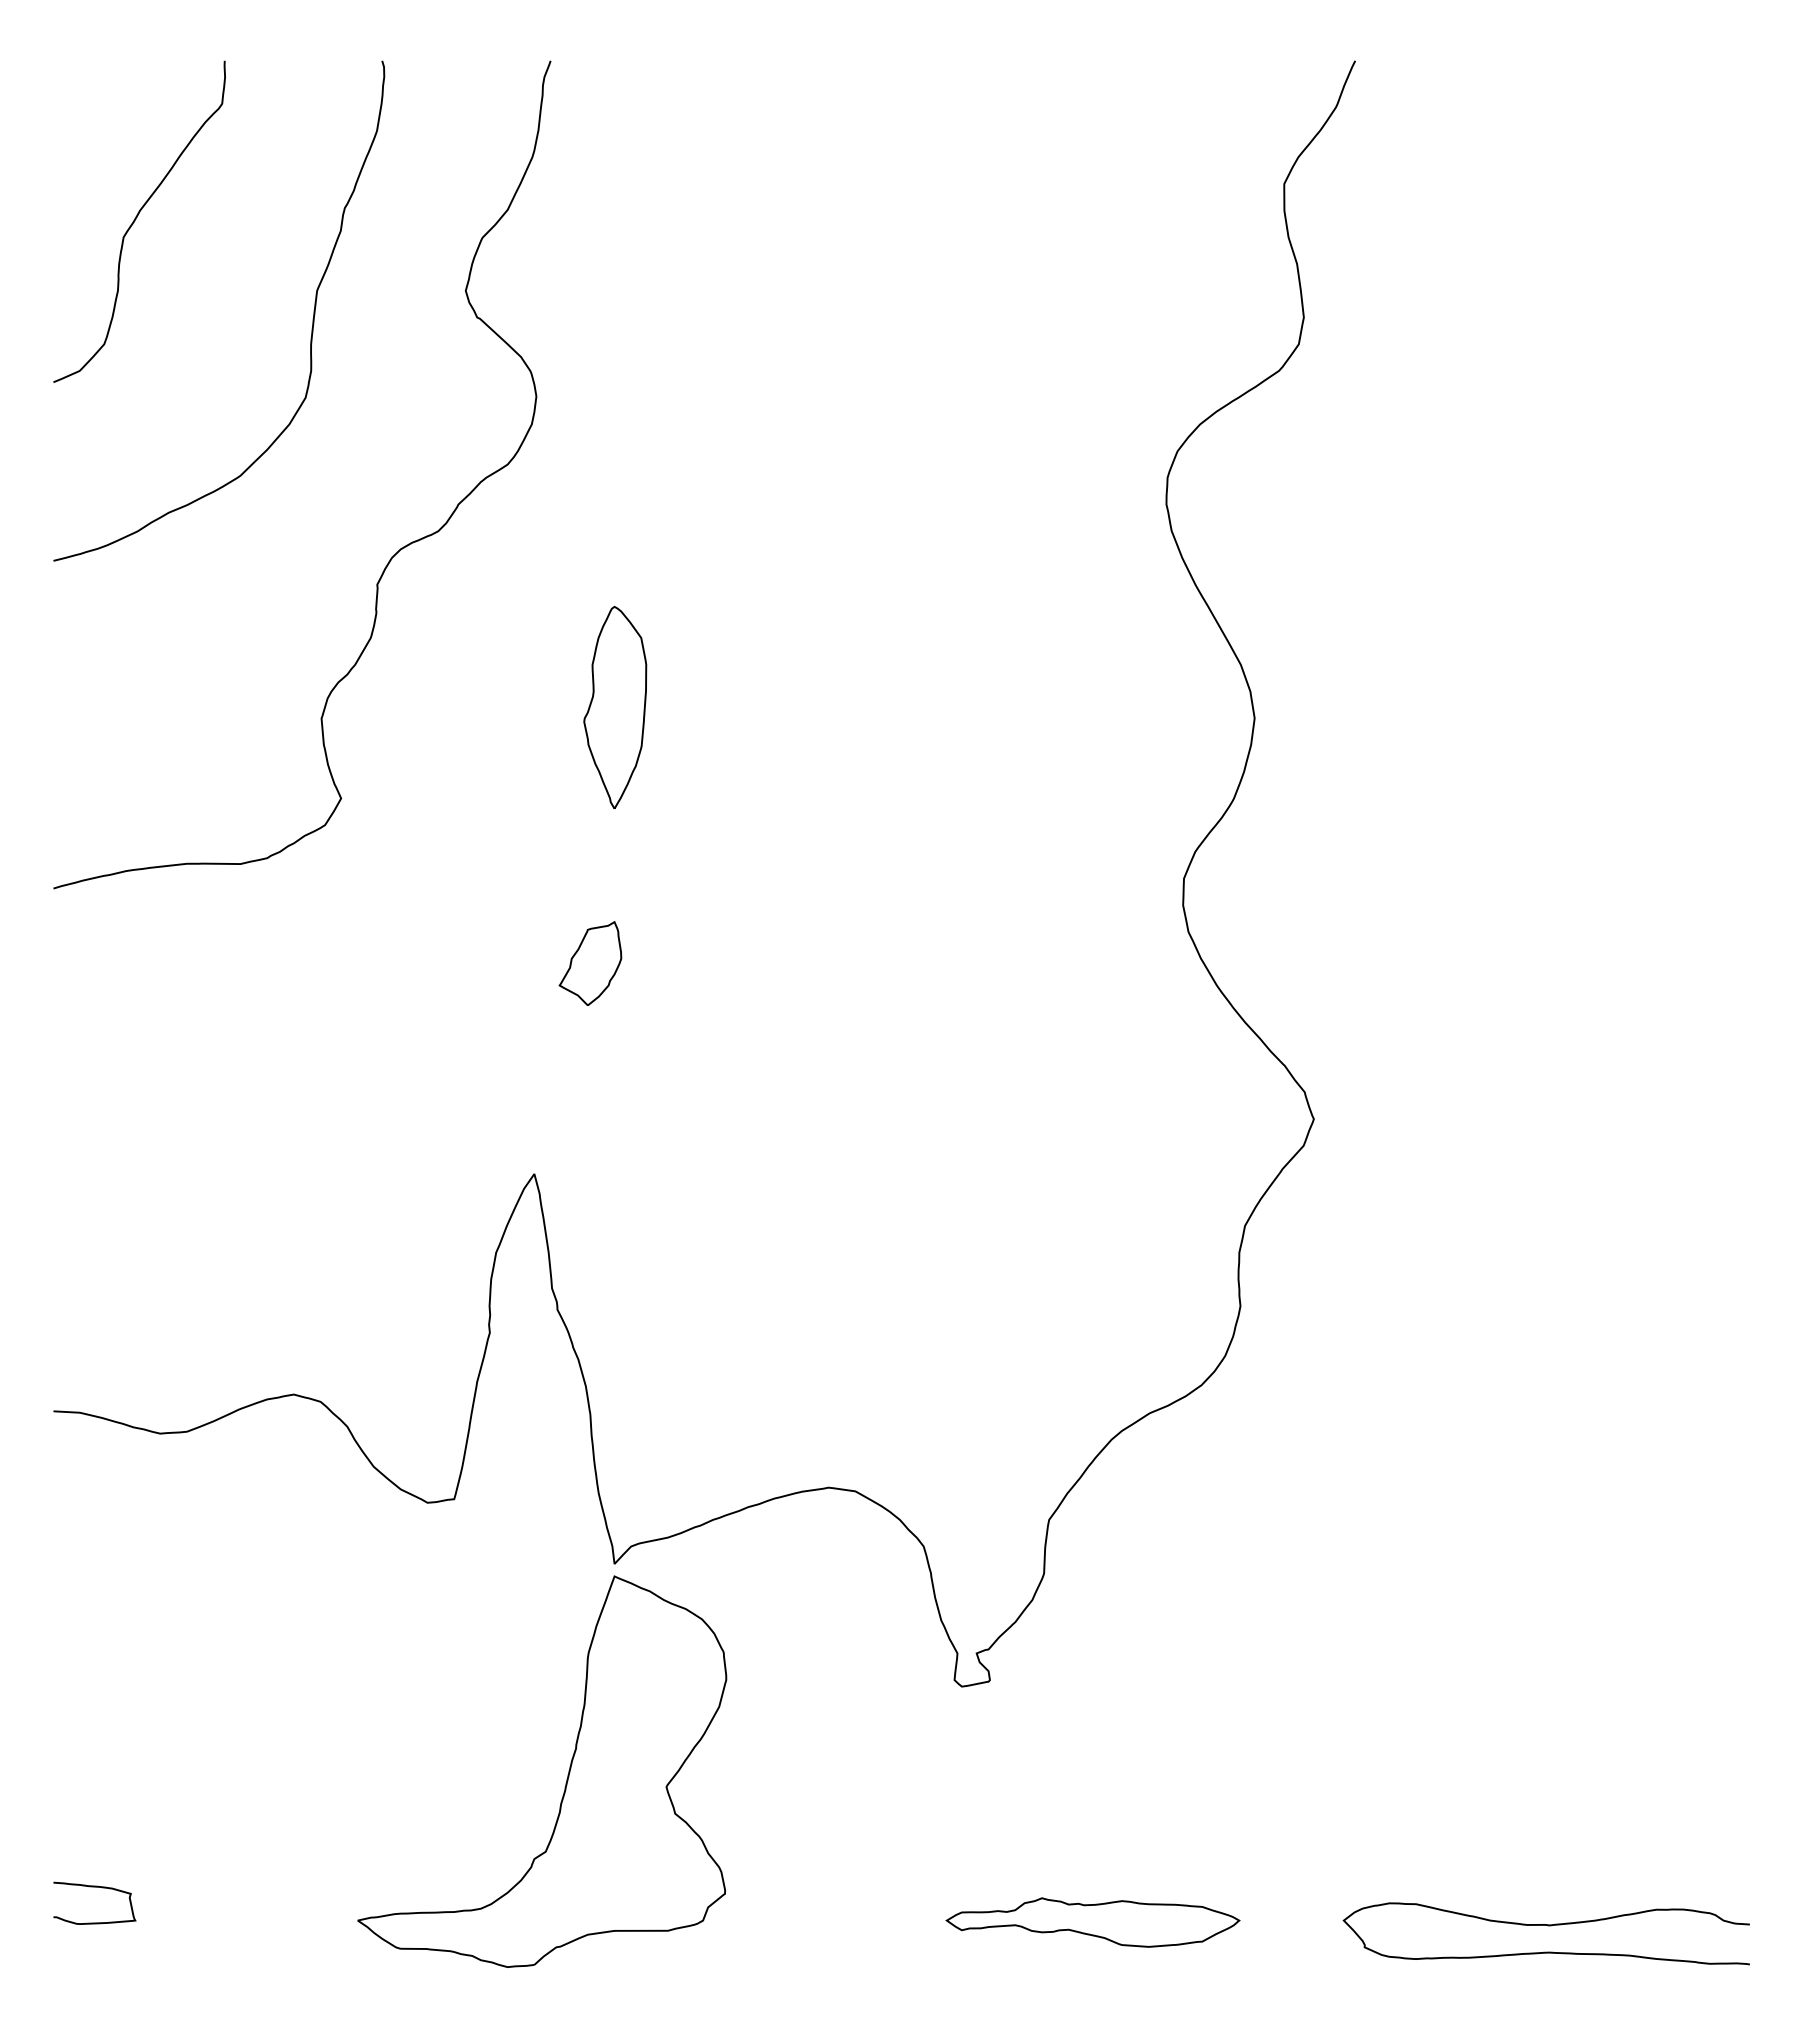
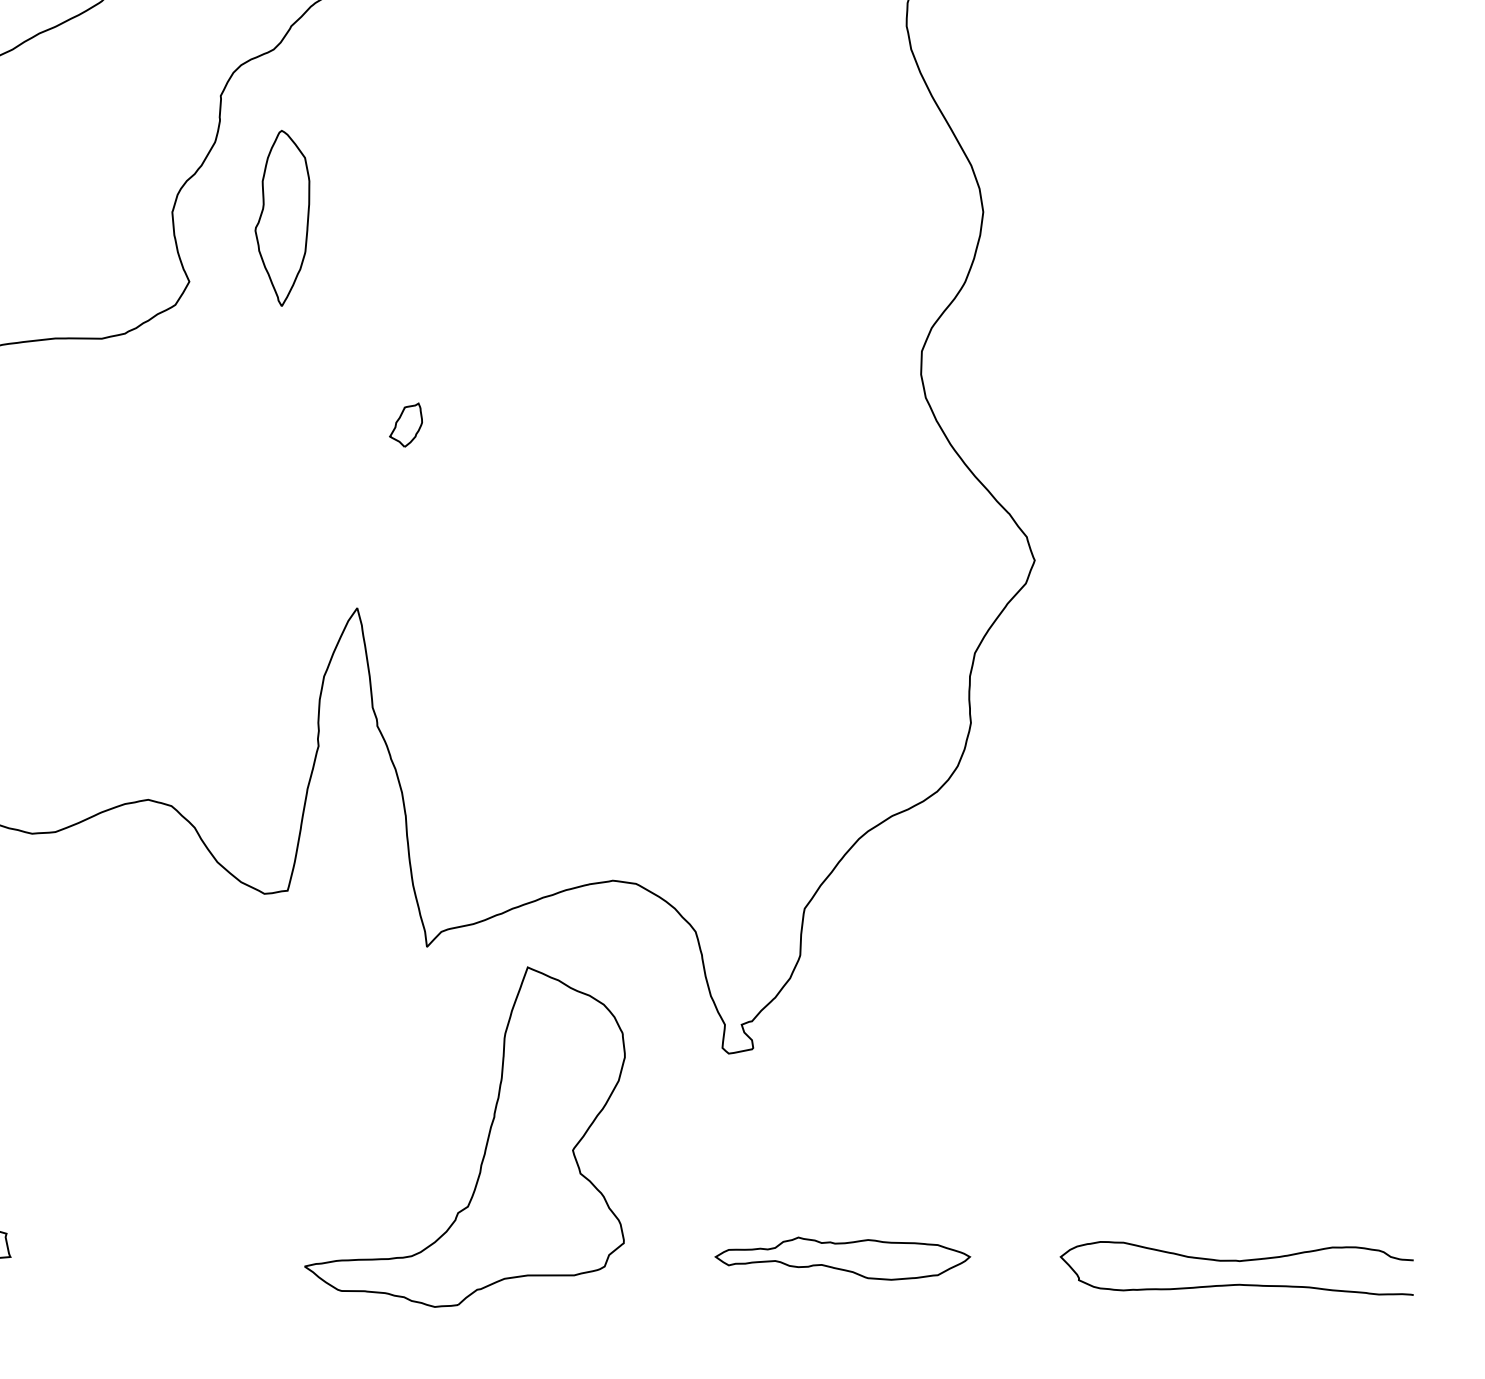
part: (615, 706) -> (282, 217), moved
part: (590, 963) -> (406, 425), size x0.6
part: (567, 1774) -> (486, 1139), moved

